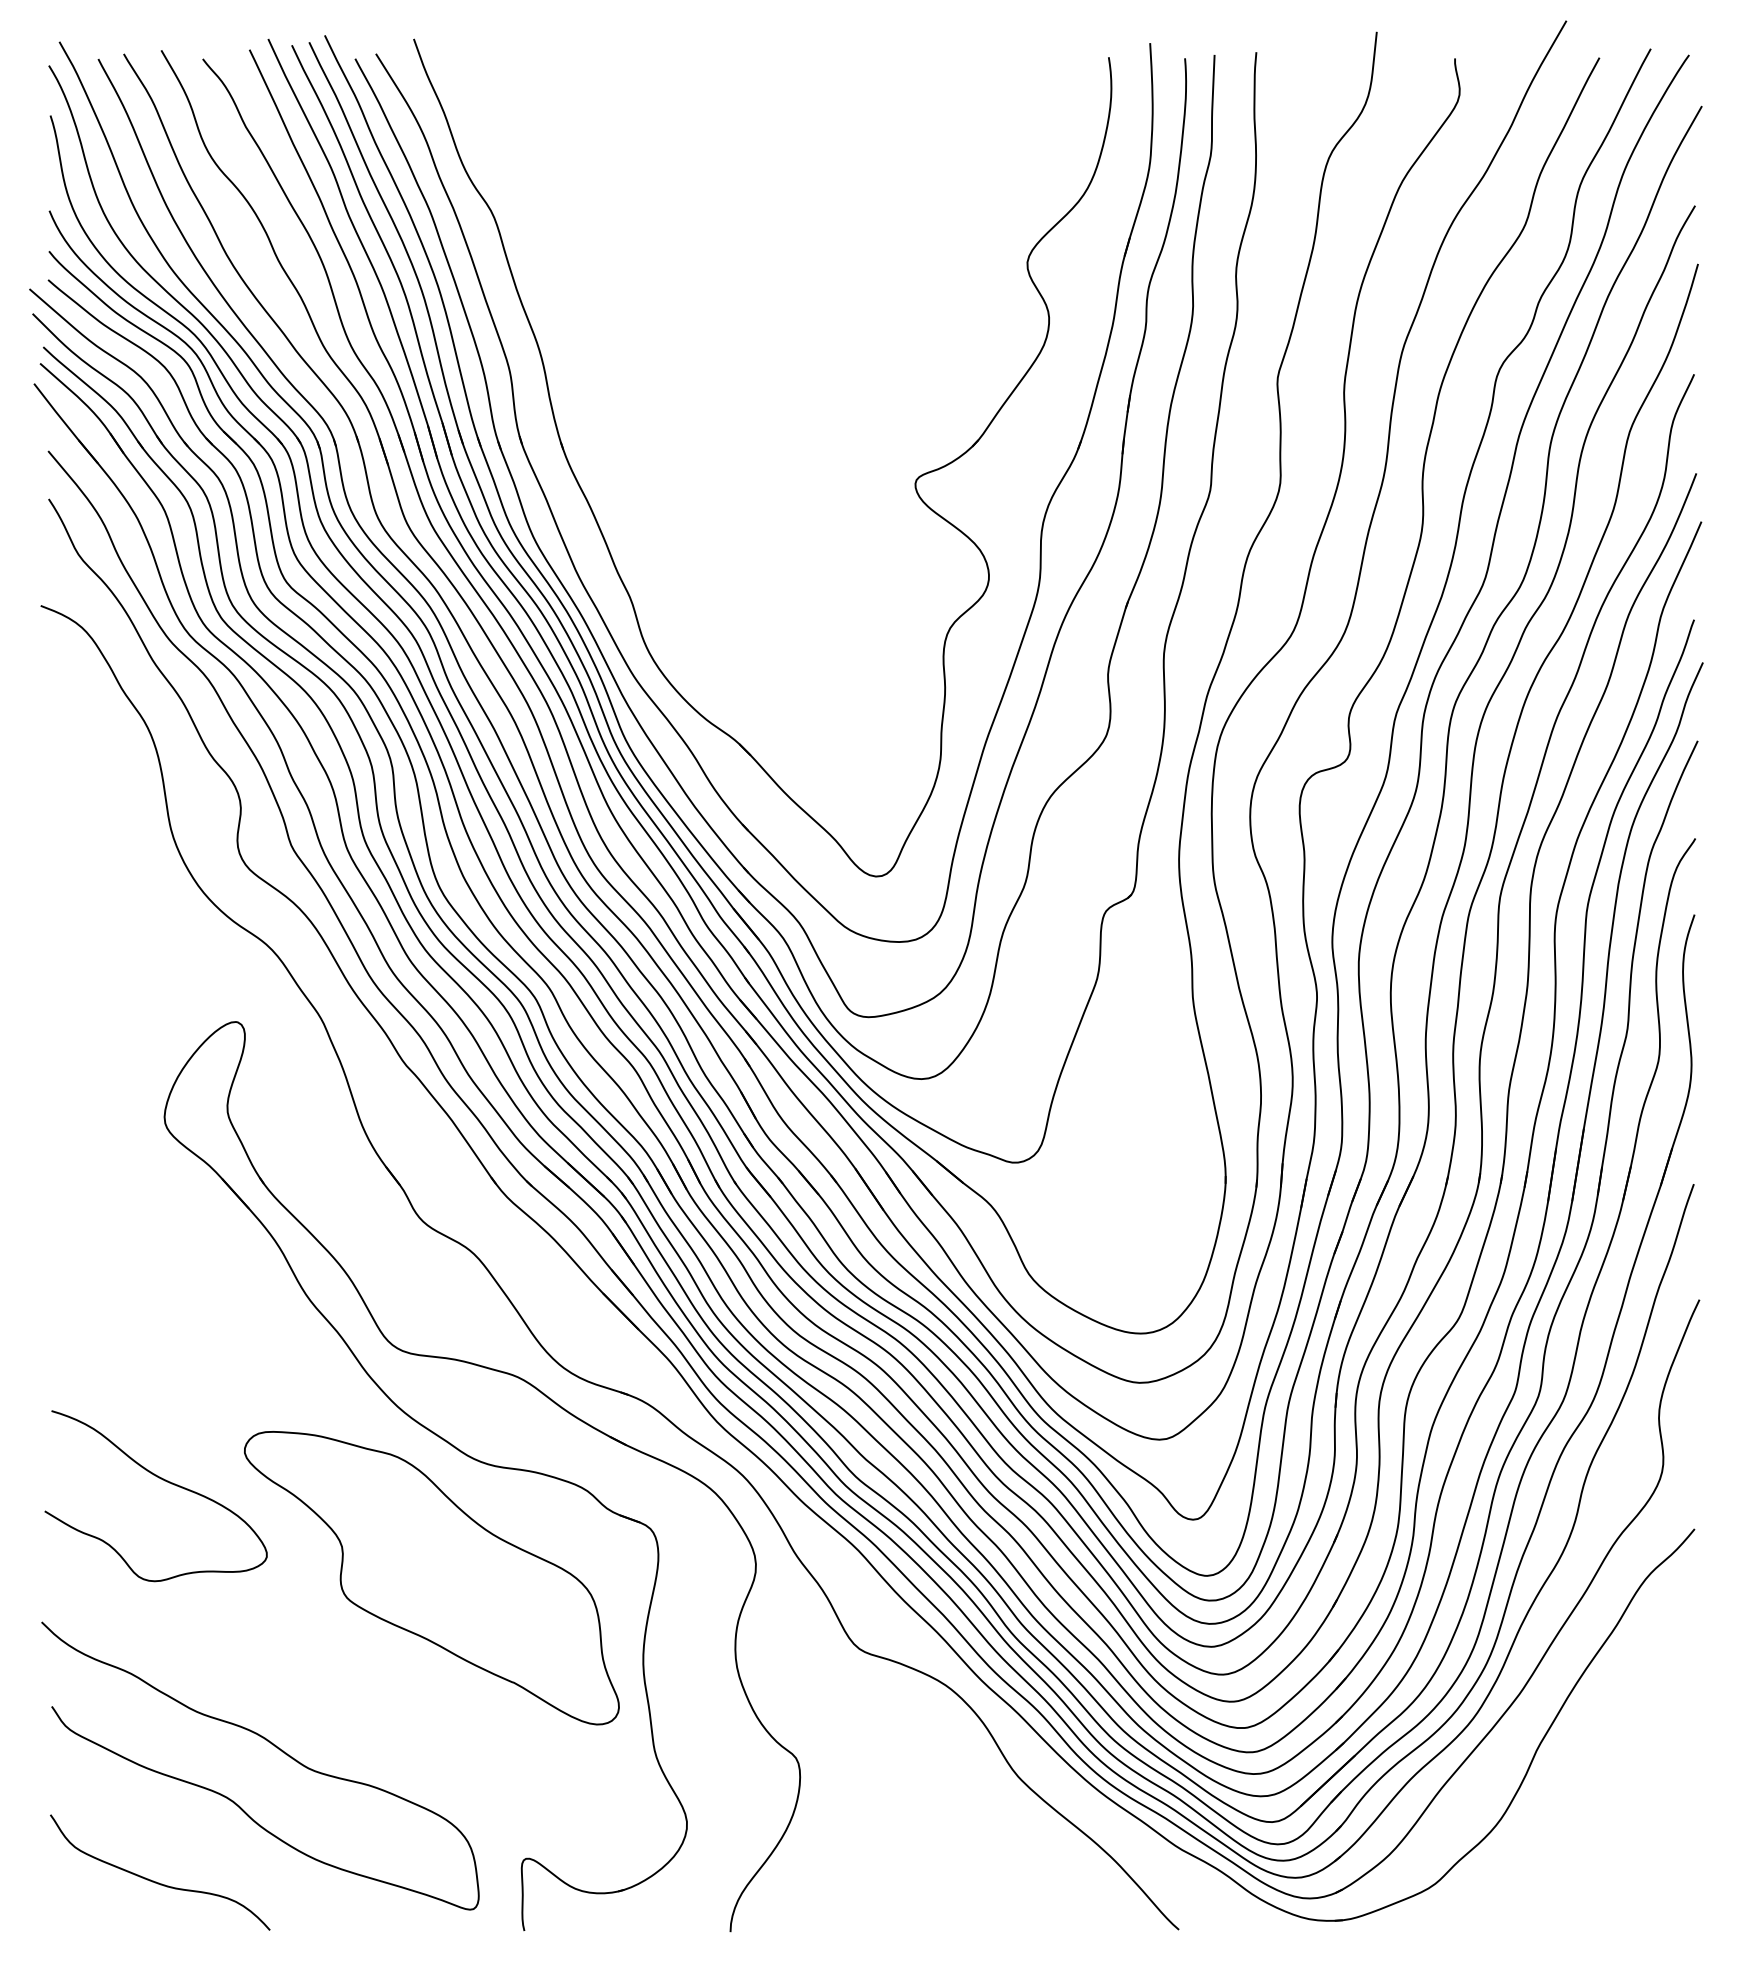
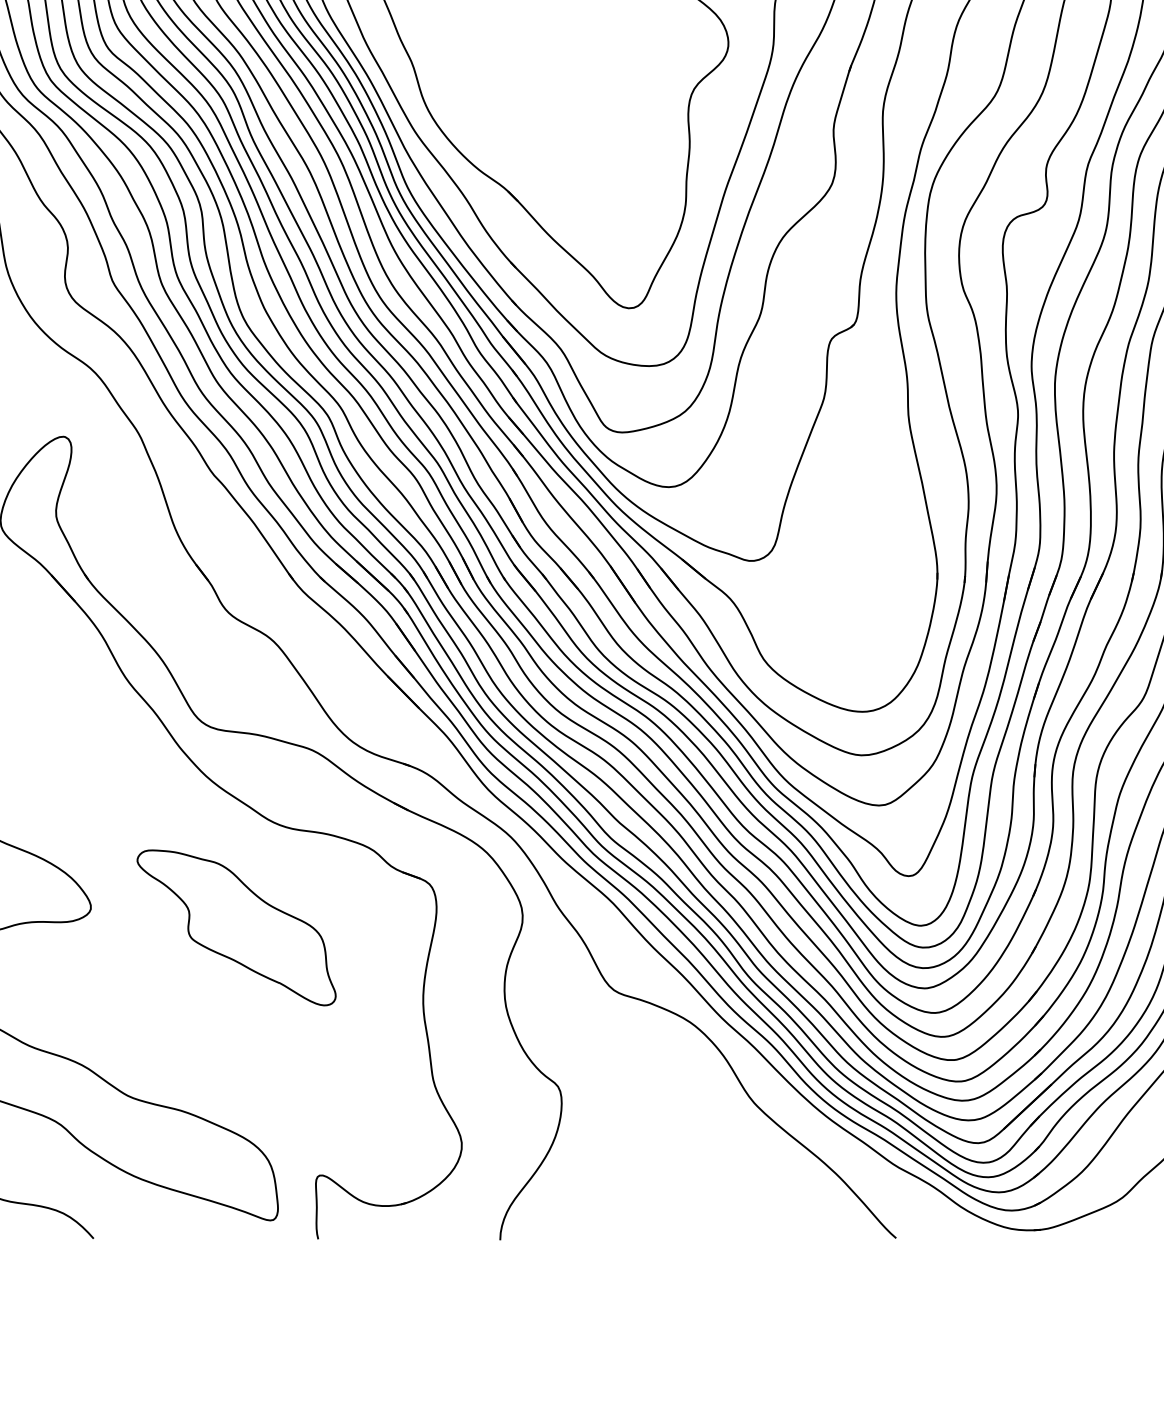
part: (431, 1578) -> (236, 928), size x0.6

